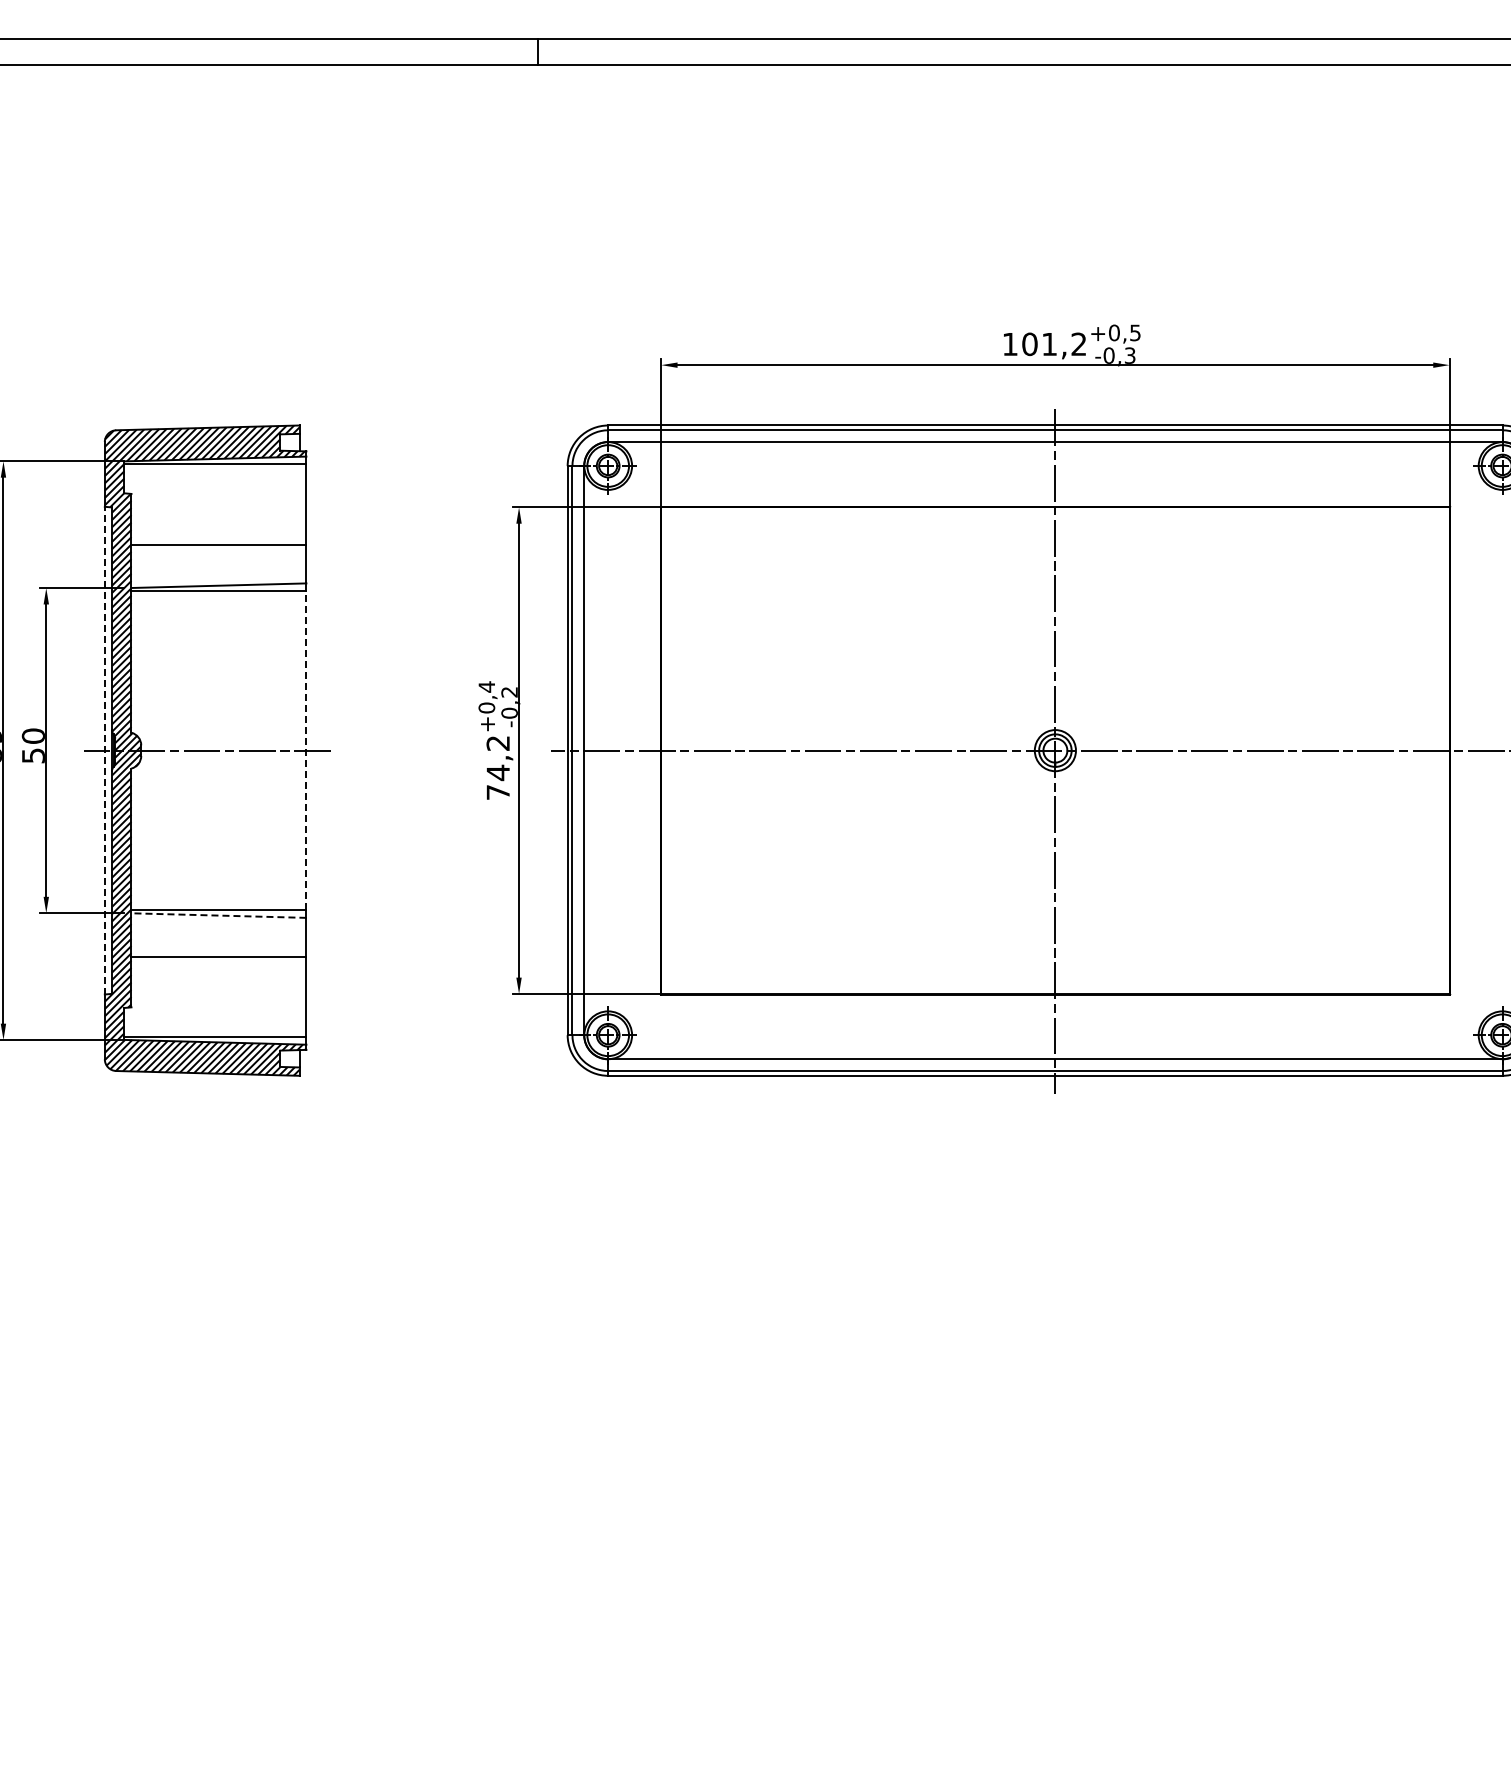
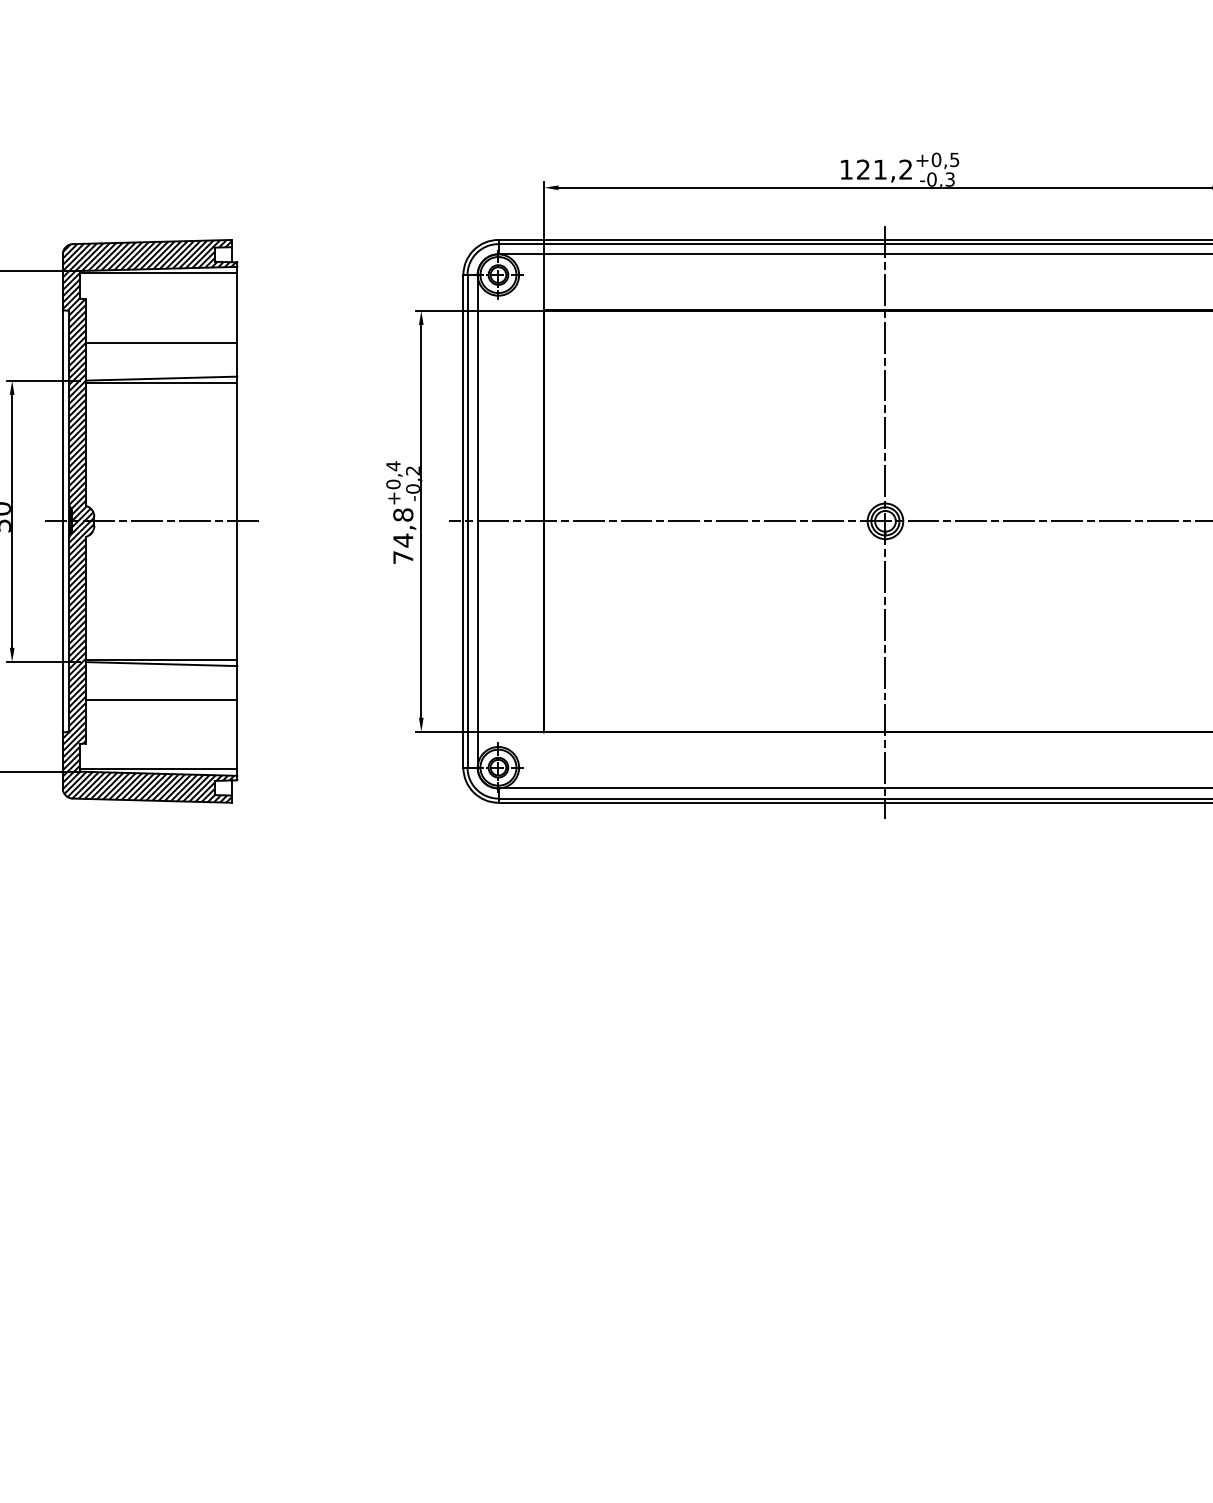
text: (1029, 344) -> (863, 169), 101,2 -> 121,2
text: (497, 742) -> (402, 514), 74,2 -> 74,8
line: (104, 750) -> (62, 521), dashed -> solid
line: (306, 750) -> (237, 521), dashed -> solid
line: (218, 915) -> (161, 664), dashed -> solid

